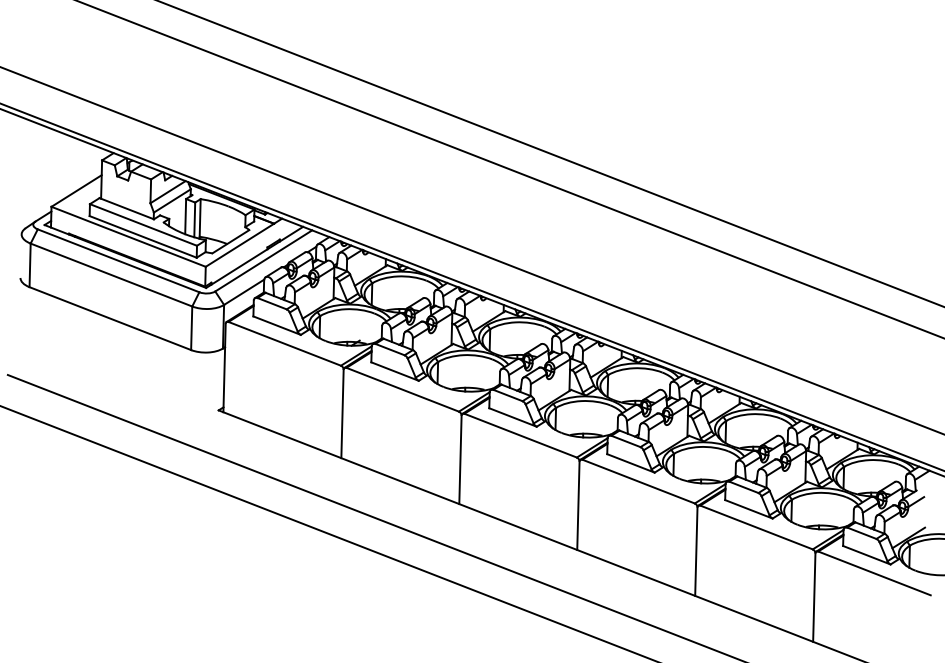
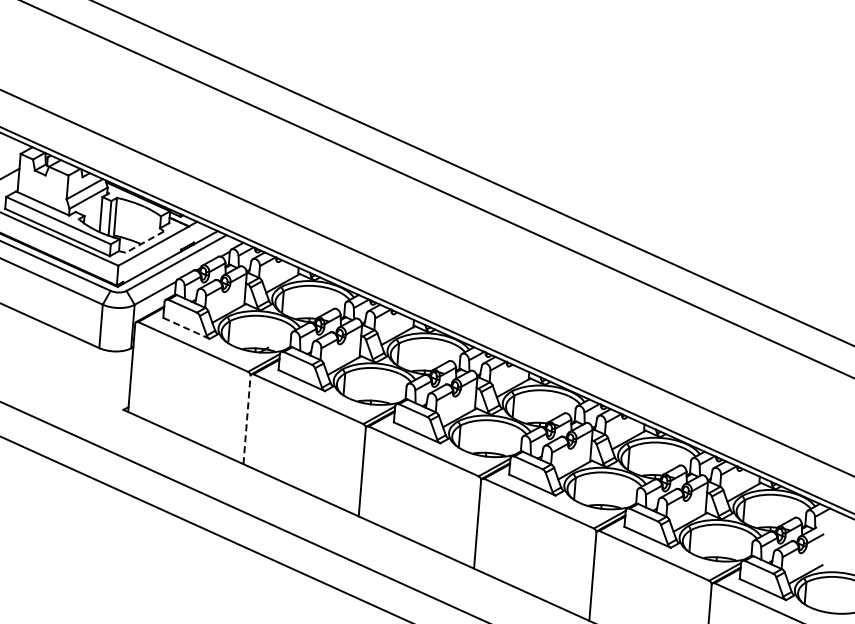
line: (230, 241) -> (144, 241), solid -> dashed
line: (277, 325) -> (186, 328), solid -> dashed
line: (342, 413) -> (247, 419), solid -> dashed

